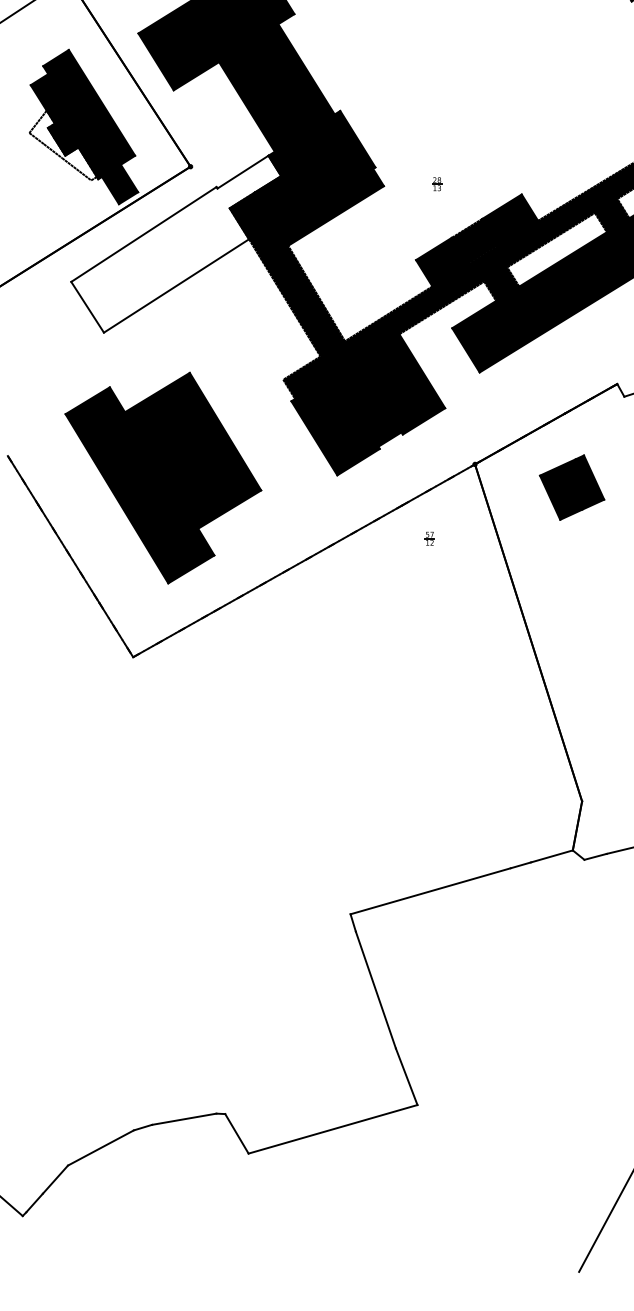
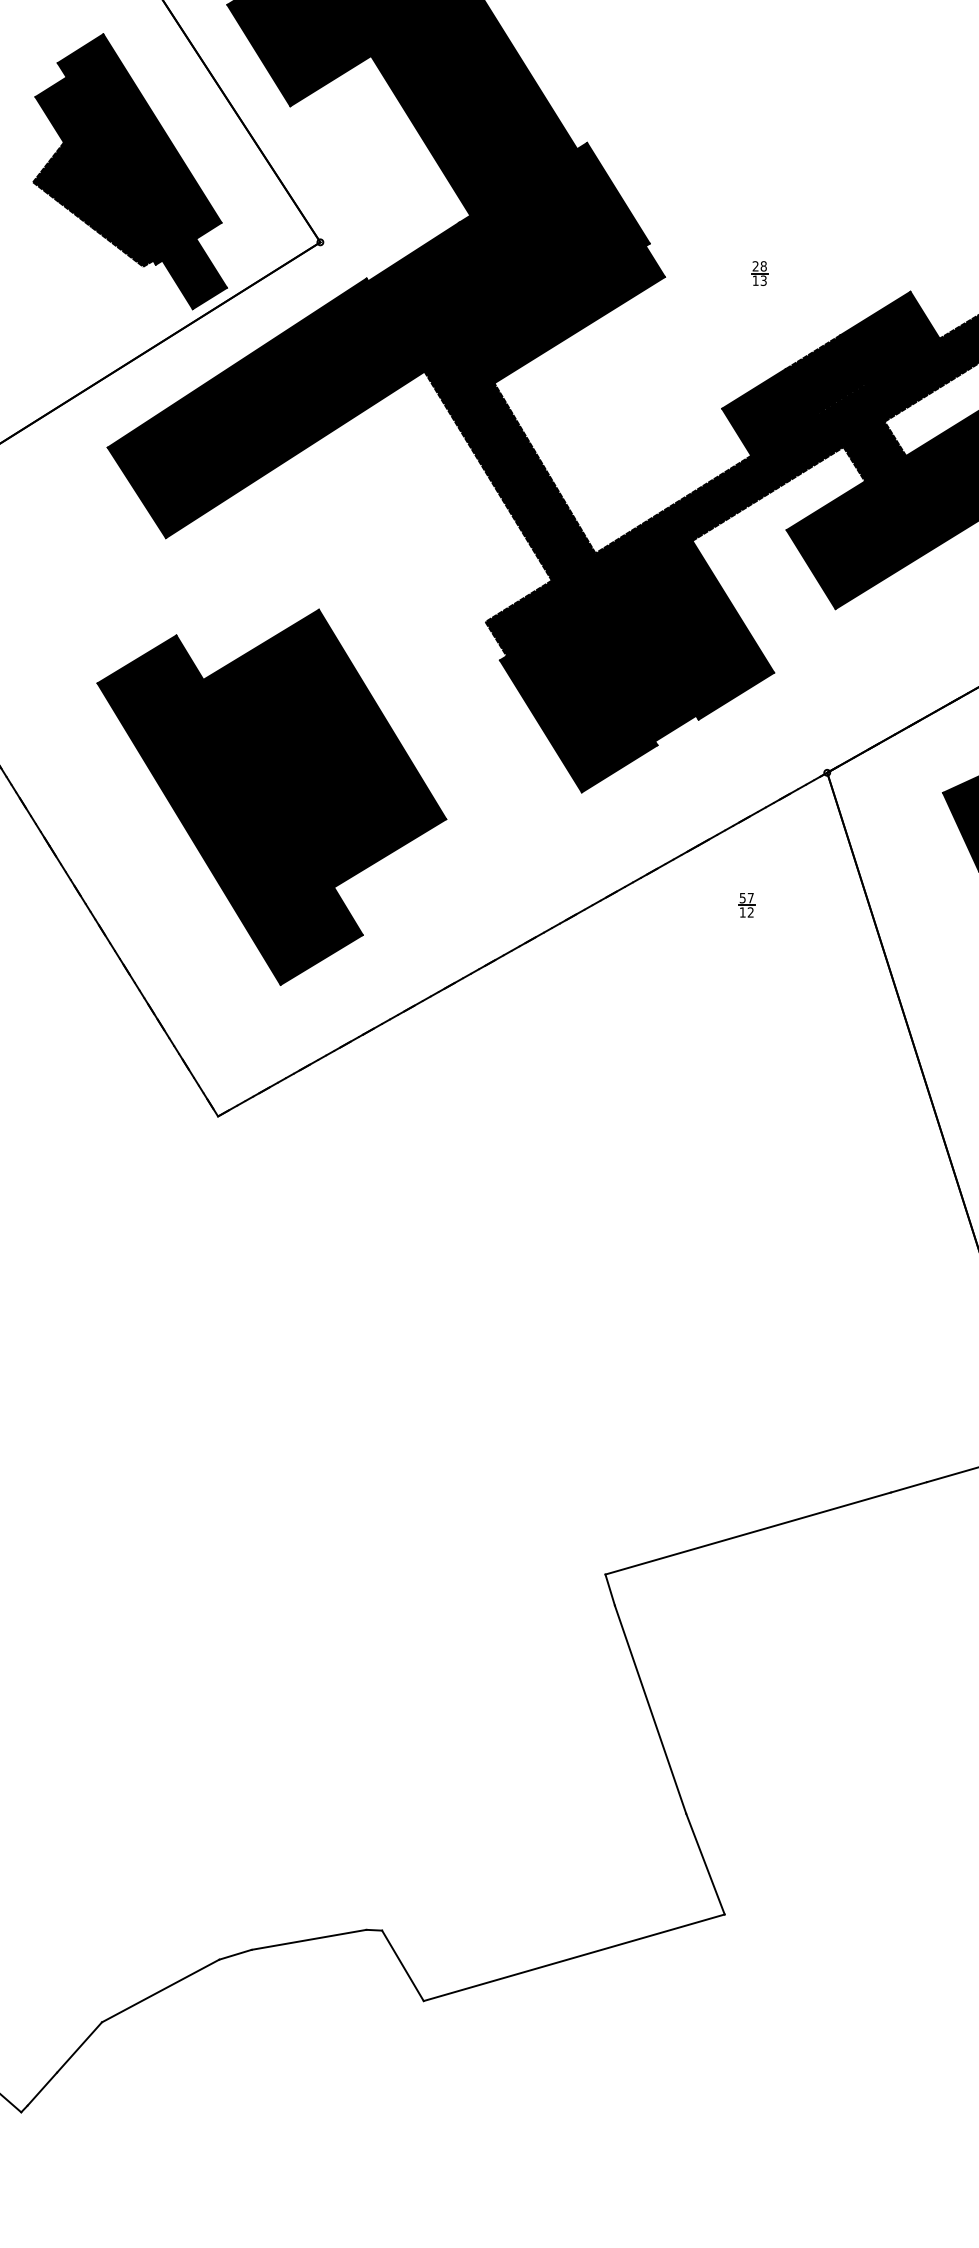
fill: (62, 145) -> (92, 204), added
fill: (176, 243) -> (295, 379), added

